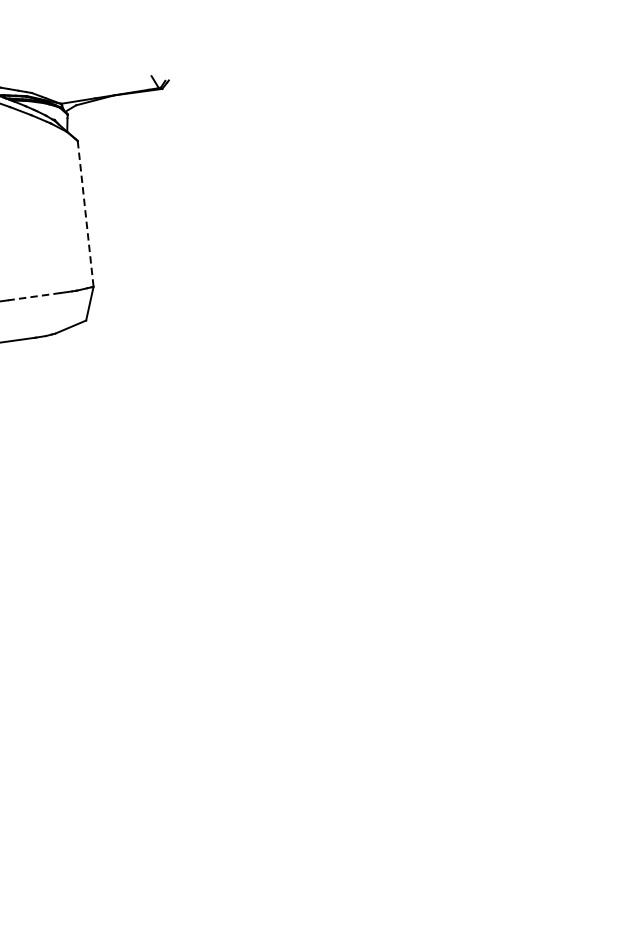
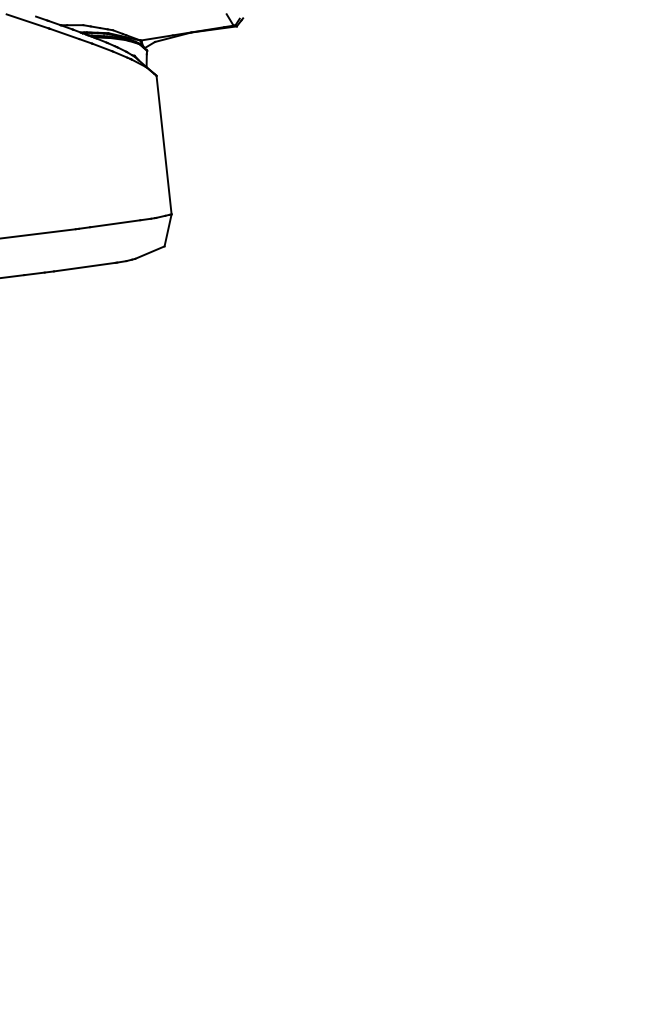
line: (86, 214) -> (164, 145), dashed -> solid
line: (33, 296) -> (114, 223), dashed -> solid

